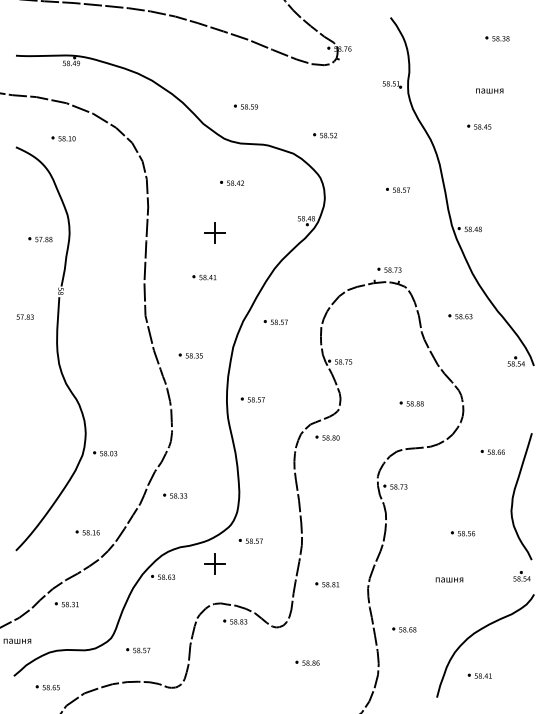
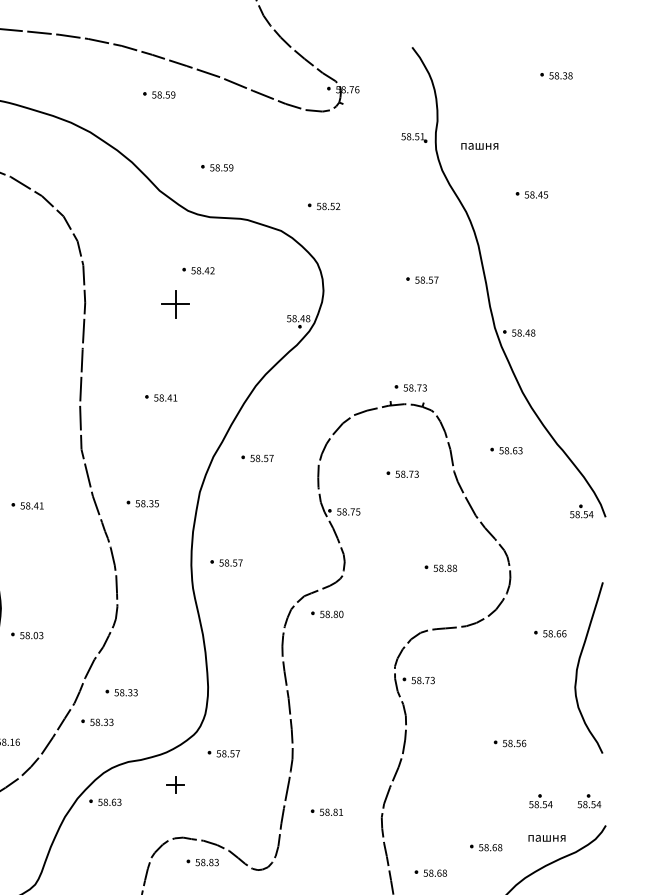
part: (202, 52) -> (158, 94), added
text: (489, 90) -> (479, 145), moved
part: (214, 232) -> (174, 303), moved
part: (383, 333) -> (402, 473), added
part: (105, 357) -> (27, 505), added
curve: (514, 495) -> (579, 666), moved
part: (157, 517) -> (97, 721), added
part: (214, 563) -> (174, 783), size x0.6
part: (485, 576) -> (540, 801), added
text: (449, 579) -> (546, 837), moved
part: (445, 610) -> (486, 847), added

